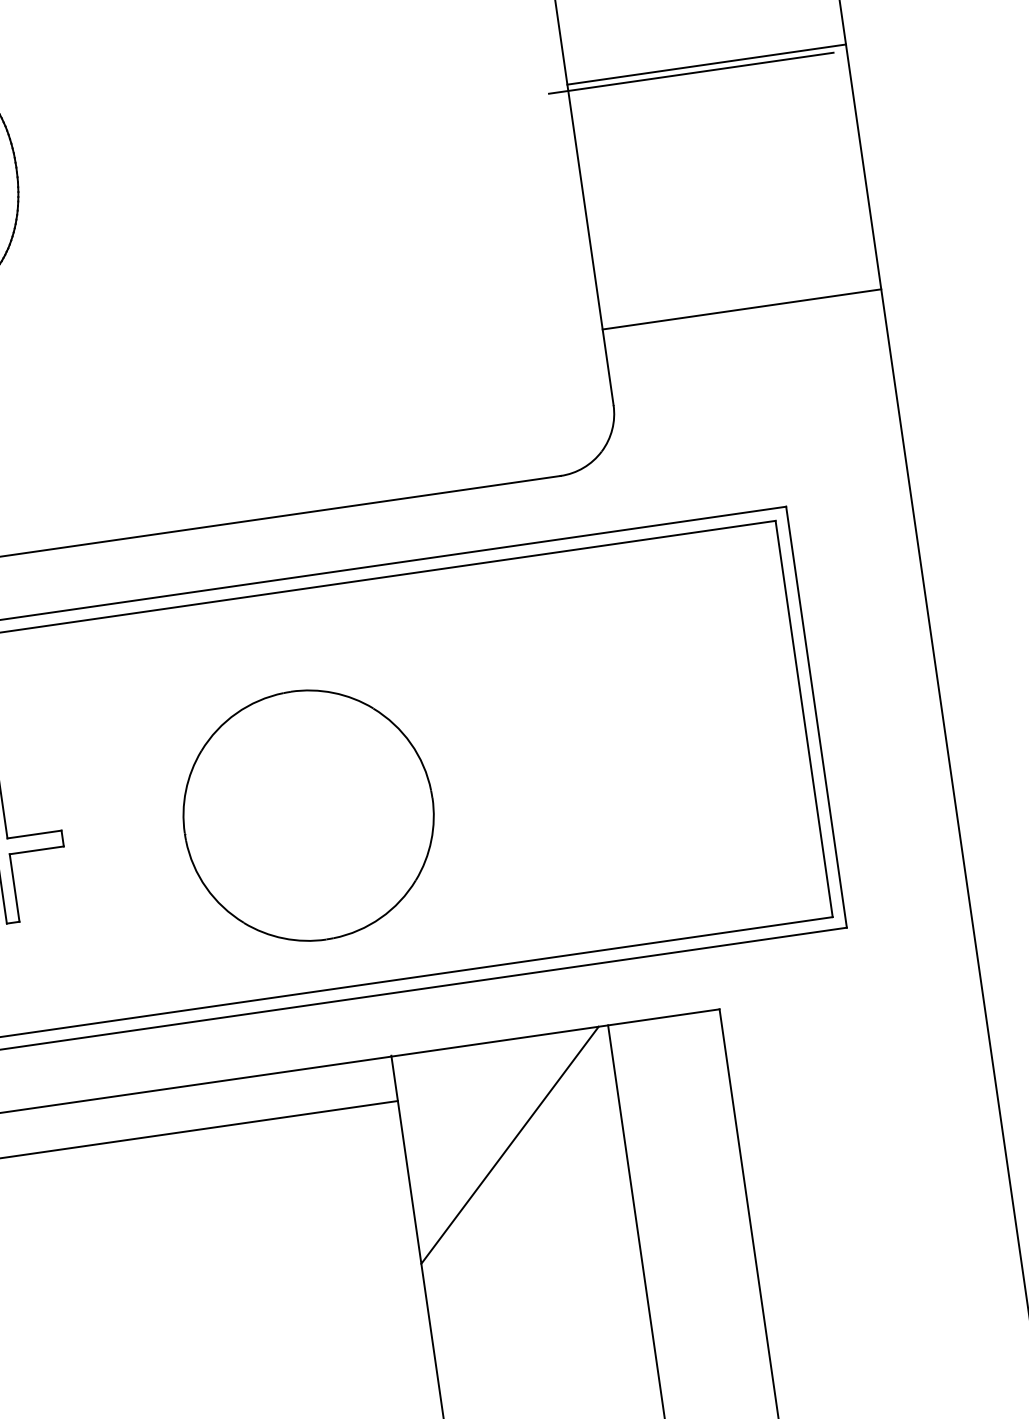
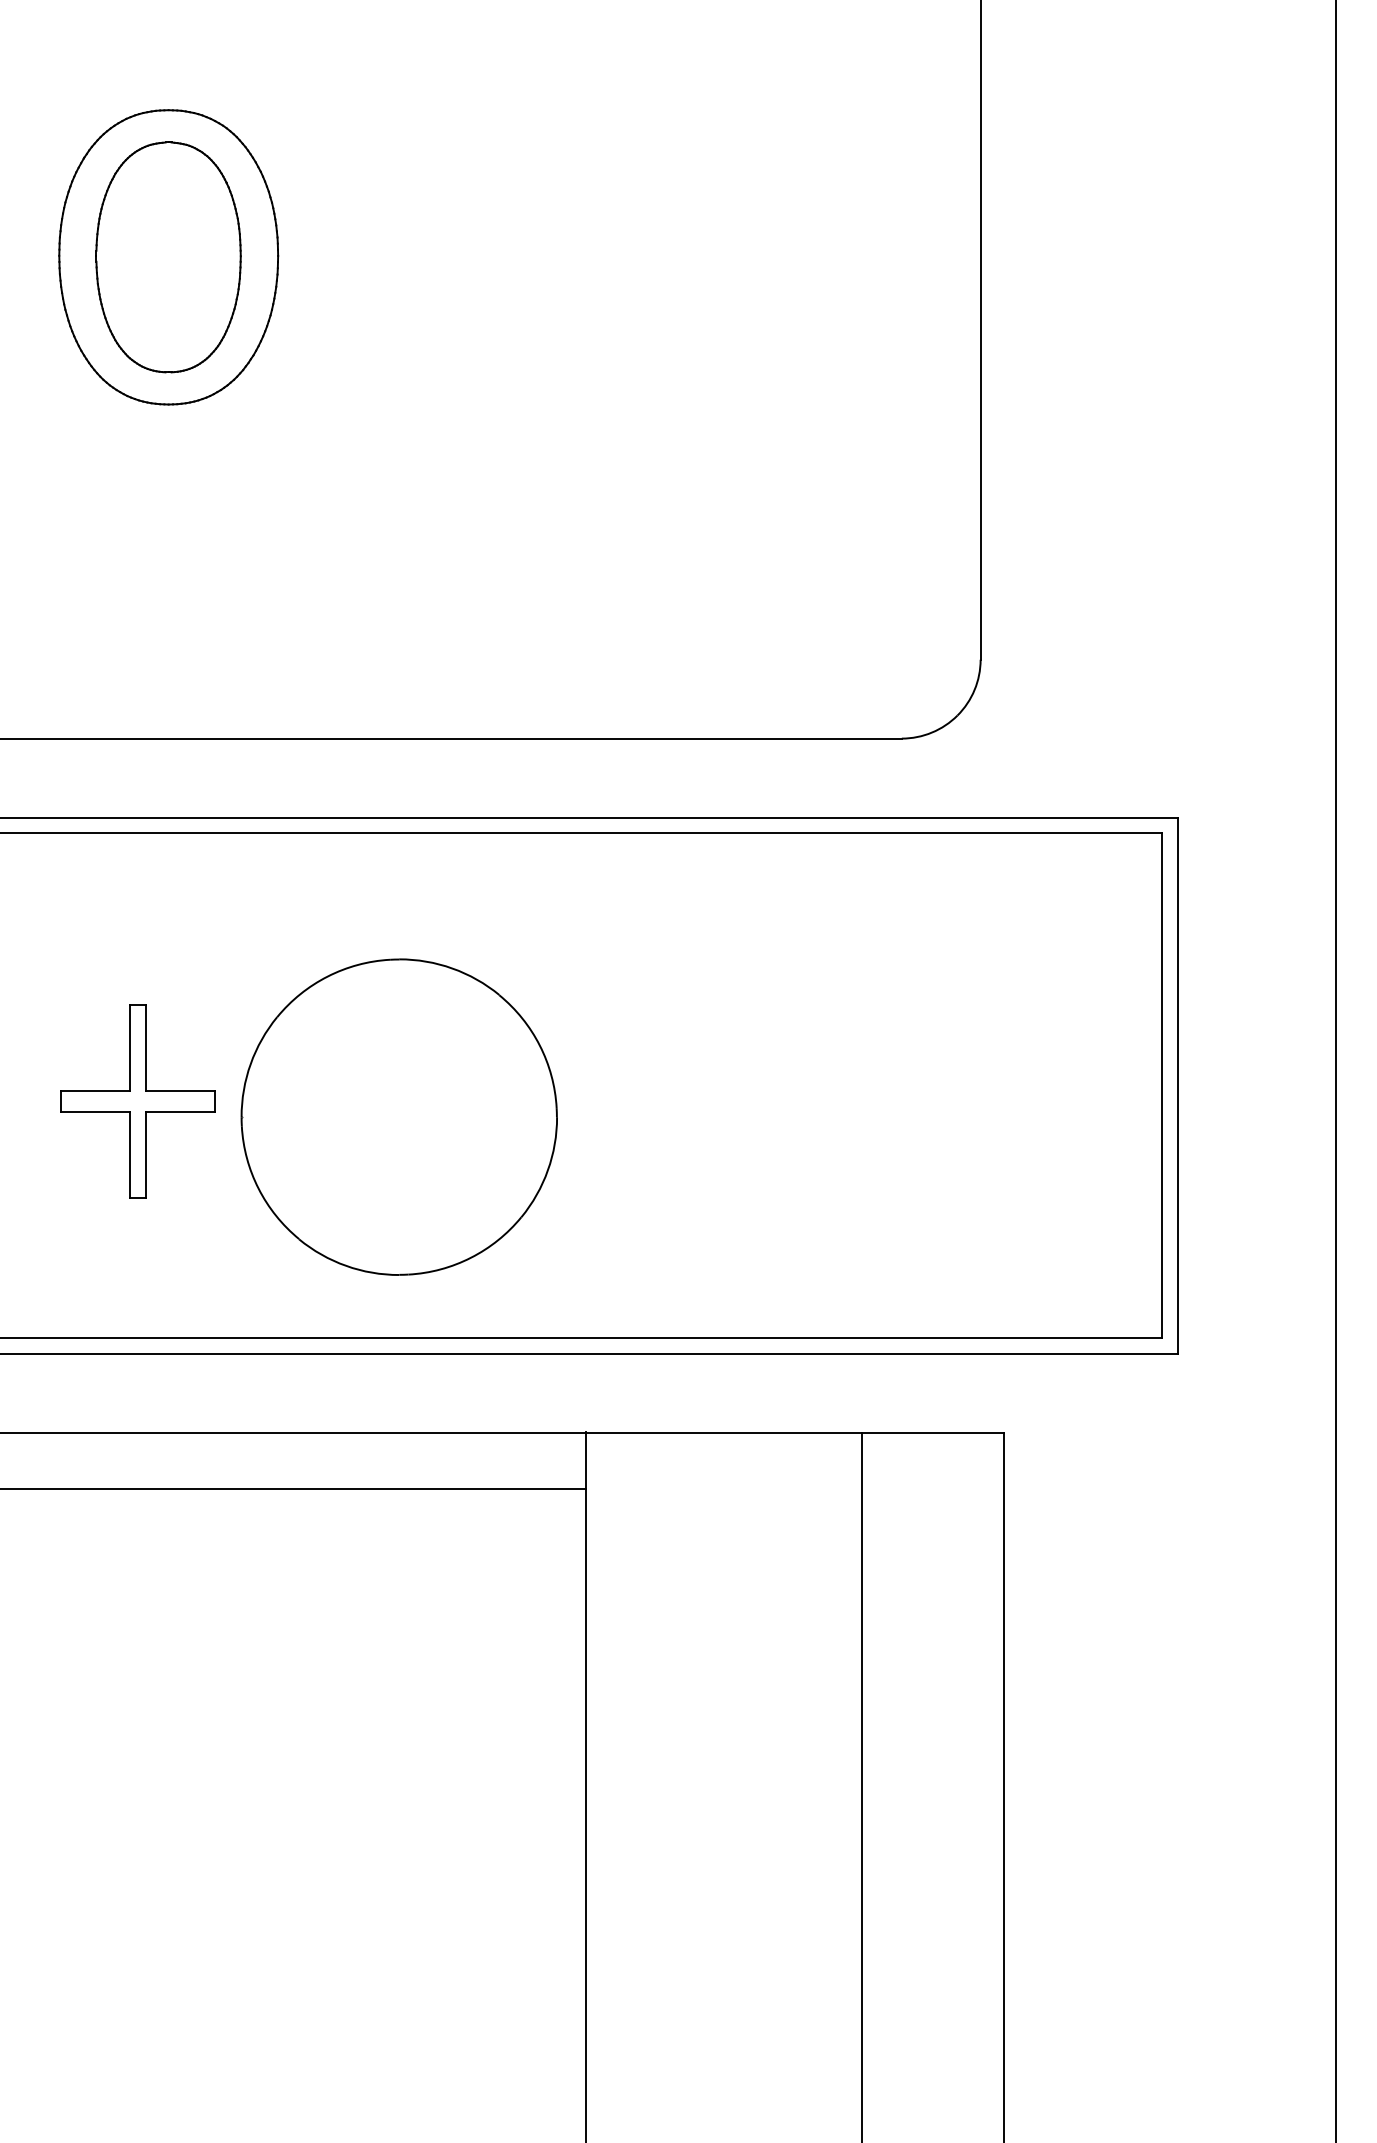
line: (706, 64) -> (1157, 251), removed
line: (691, 73) -> (1137, 259), removed
line: (741, 309) -> (1157, 563), removed
part: (307, 815) -> (398, 1116), moved
line: (510, 1145) -> (718, 1564), removed

